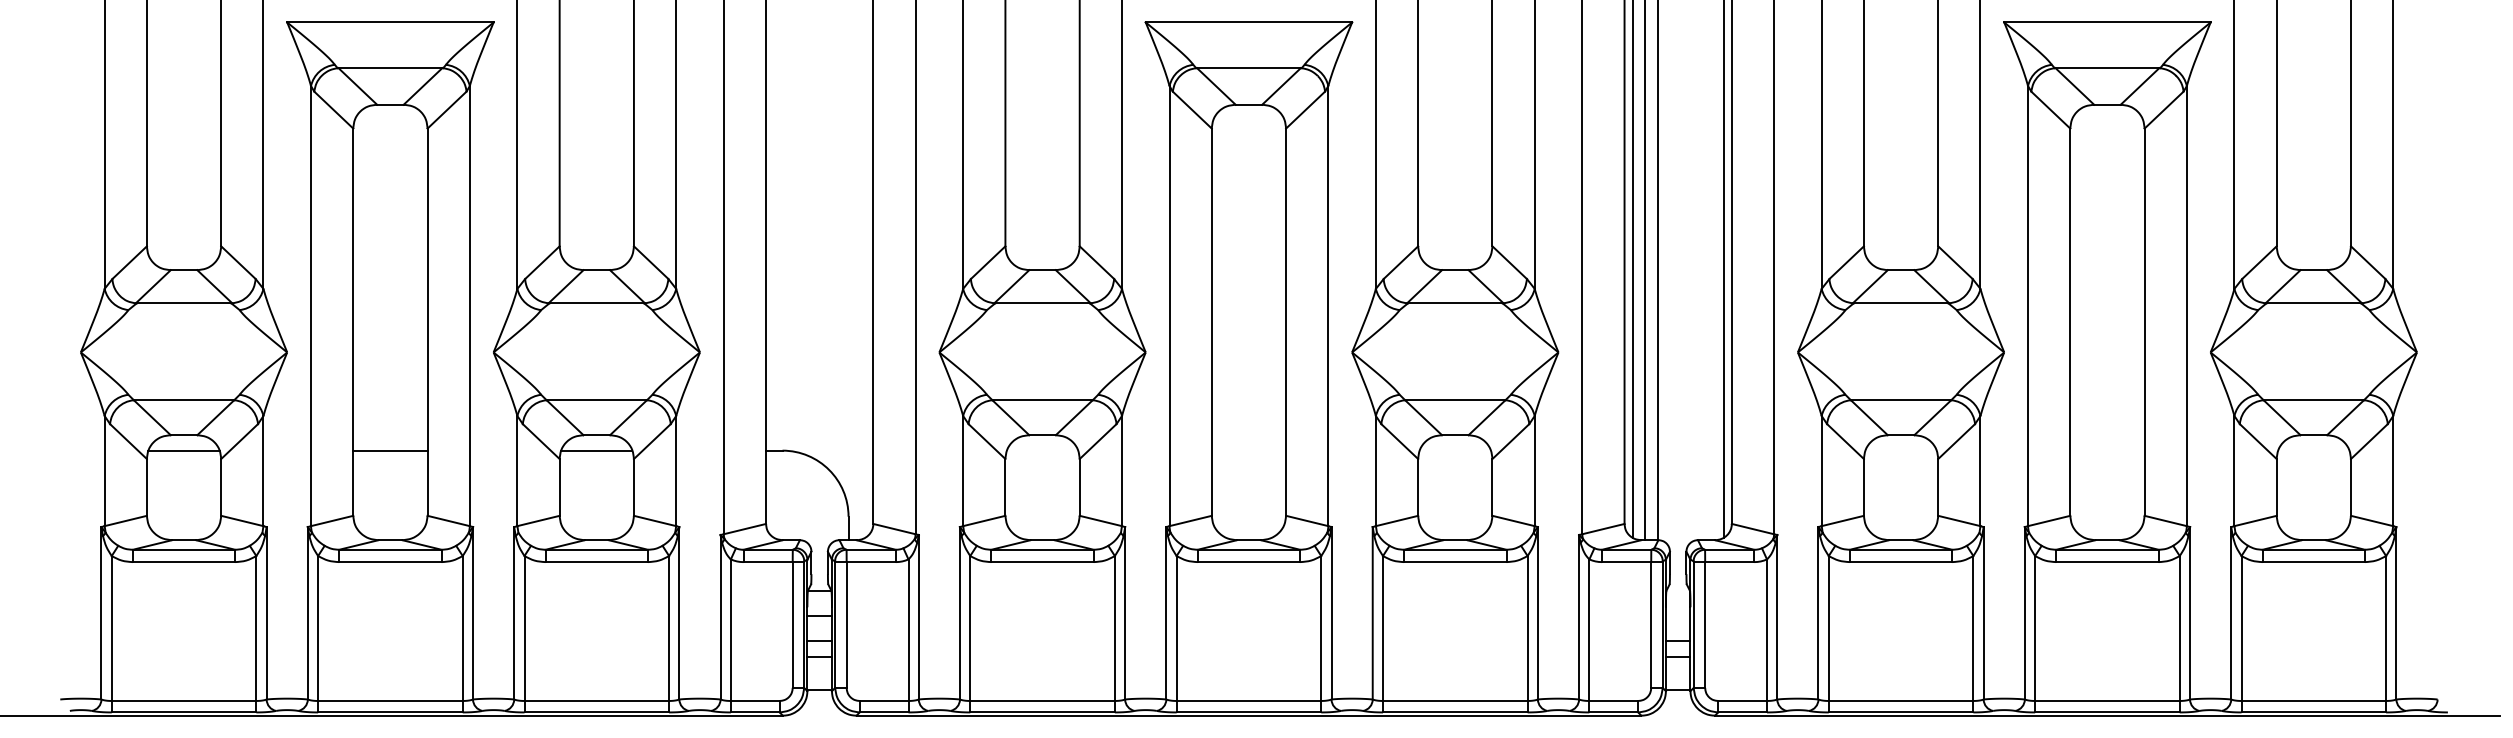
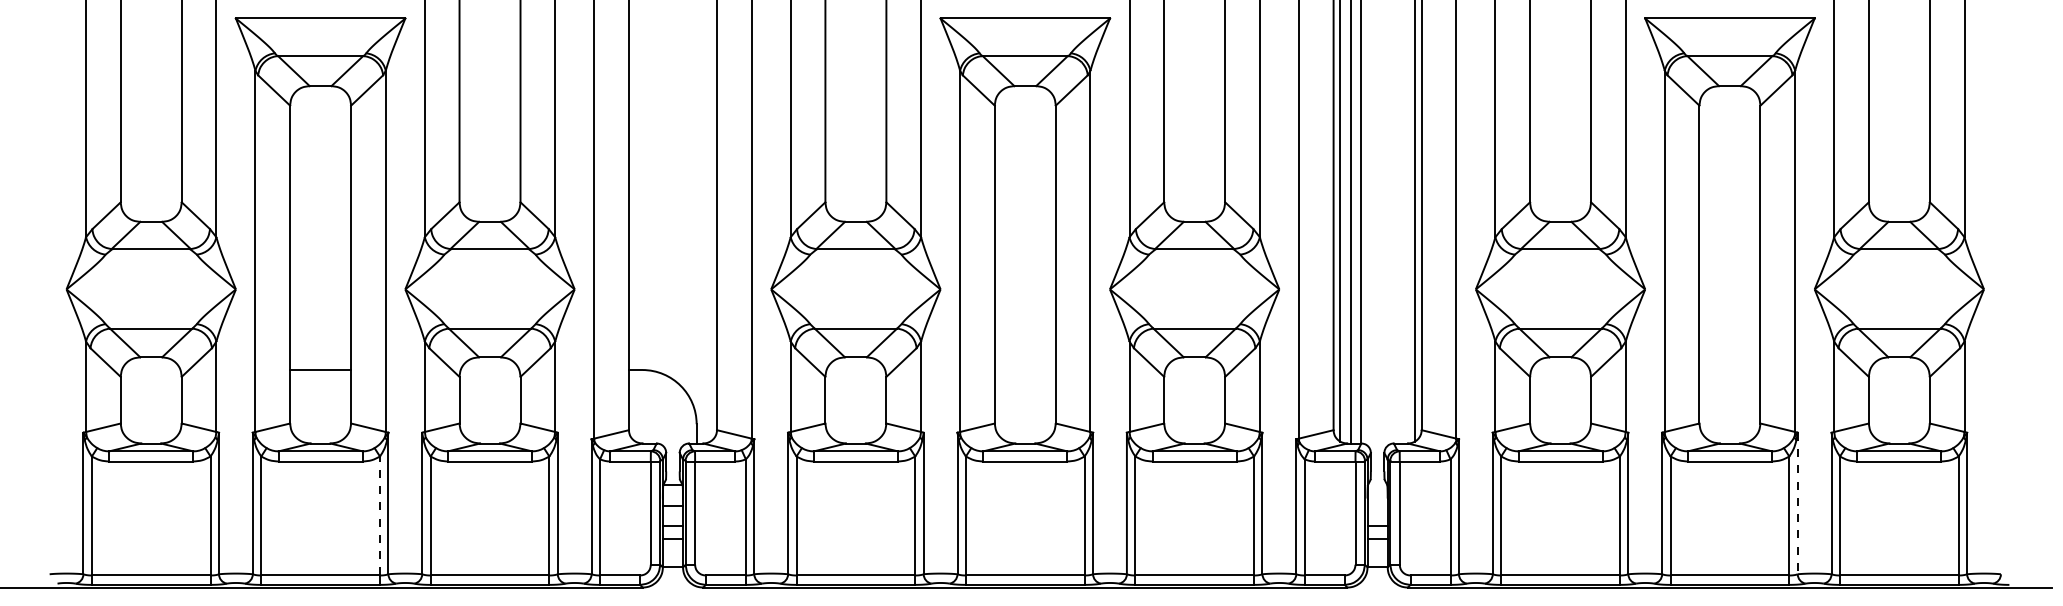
line: (183, 450) -> (150, 369), removed
line: (596, 450) -> (489, 369), removed
line: (2190, 613) -> (1798, 503), solid -> dashed
line: (462, 628) -> (379, 515), solid -> dashed

